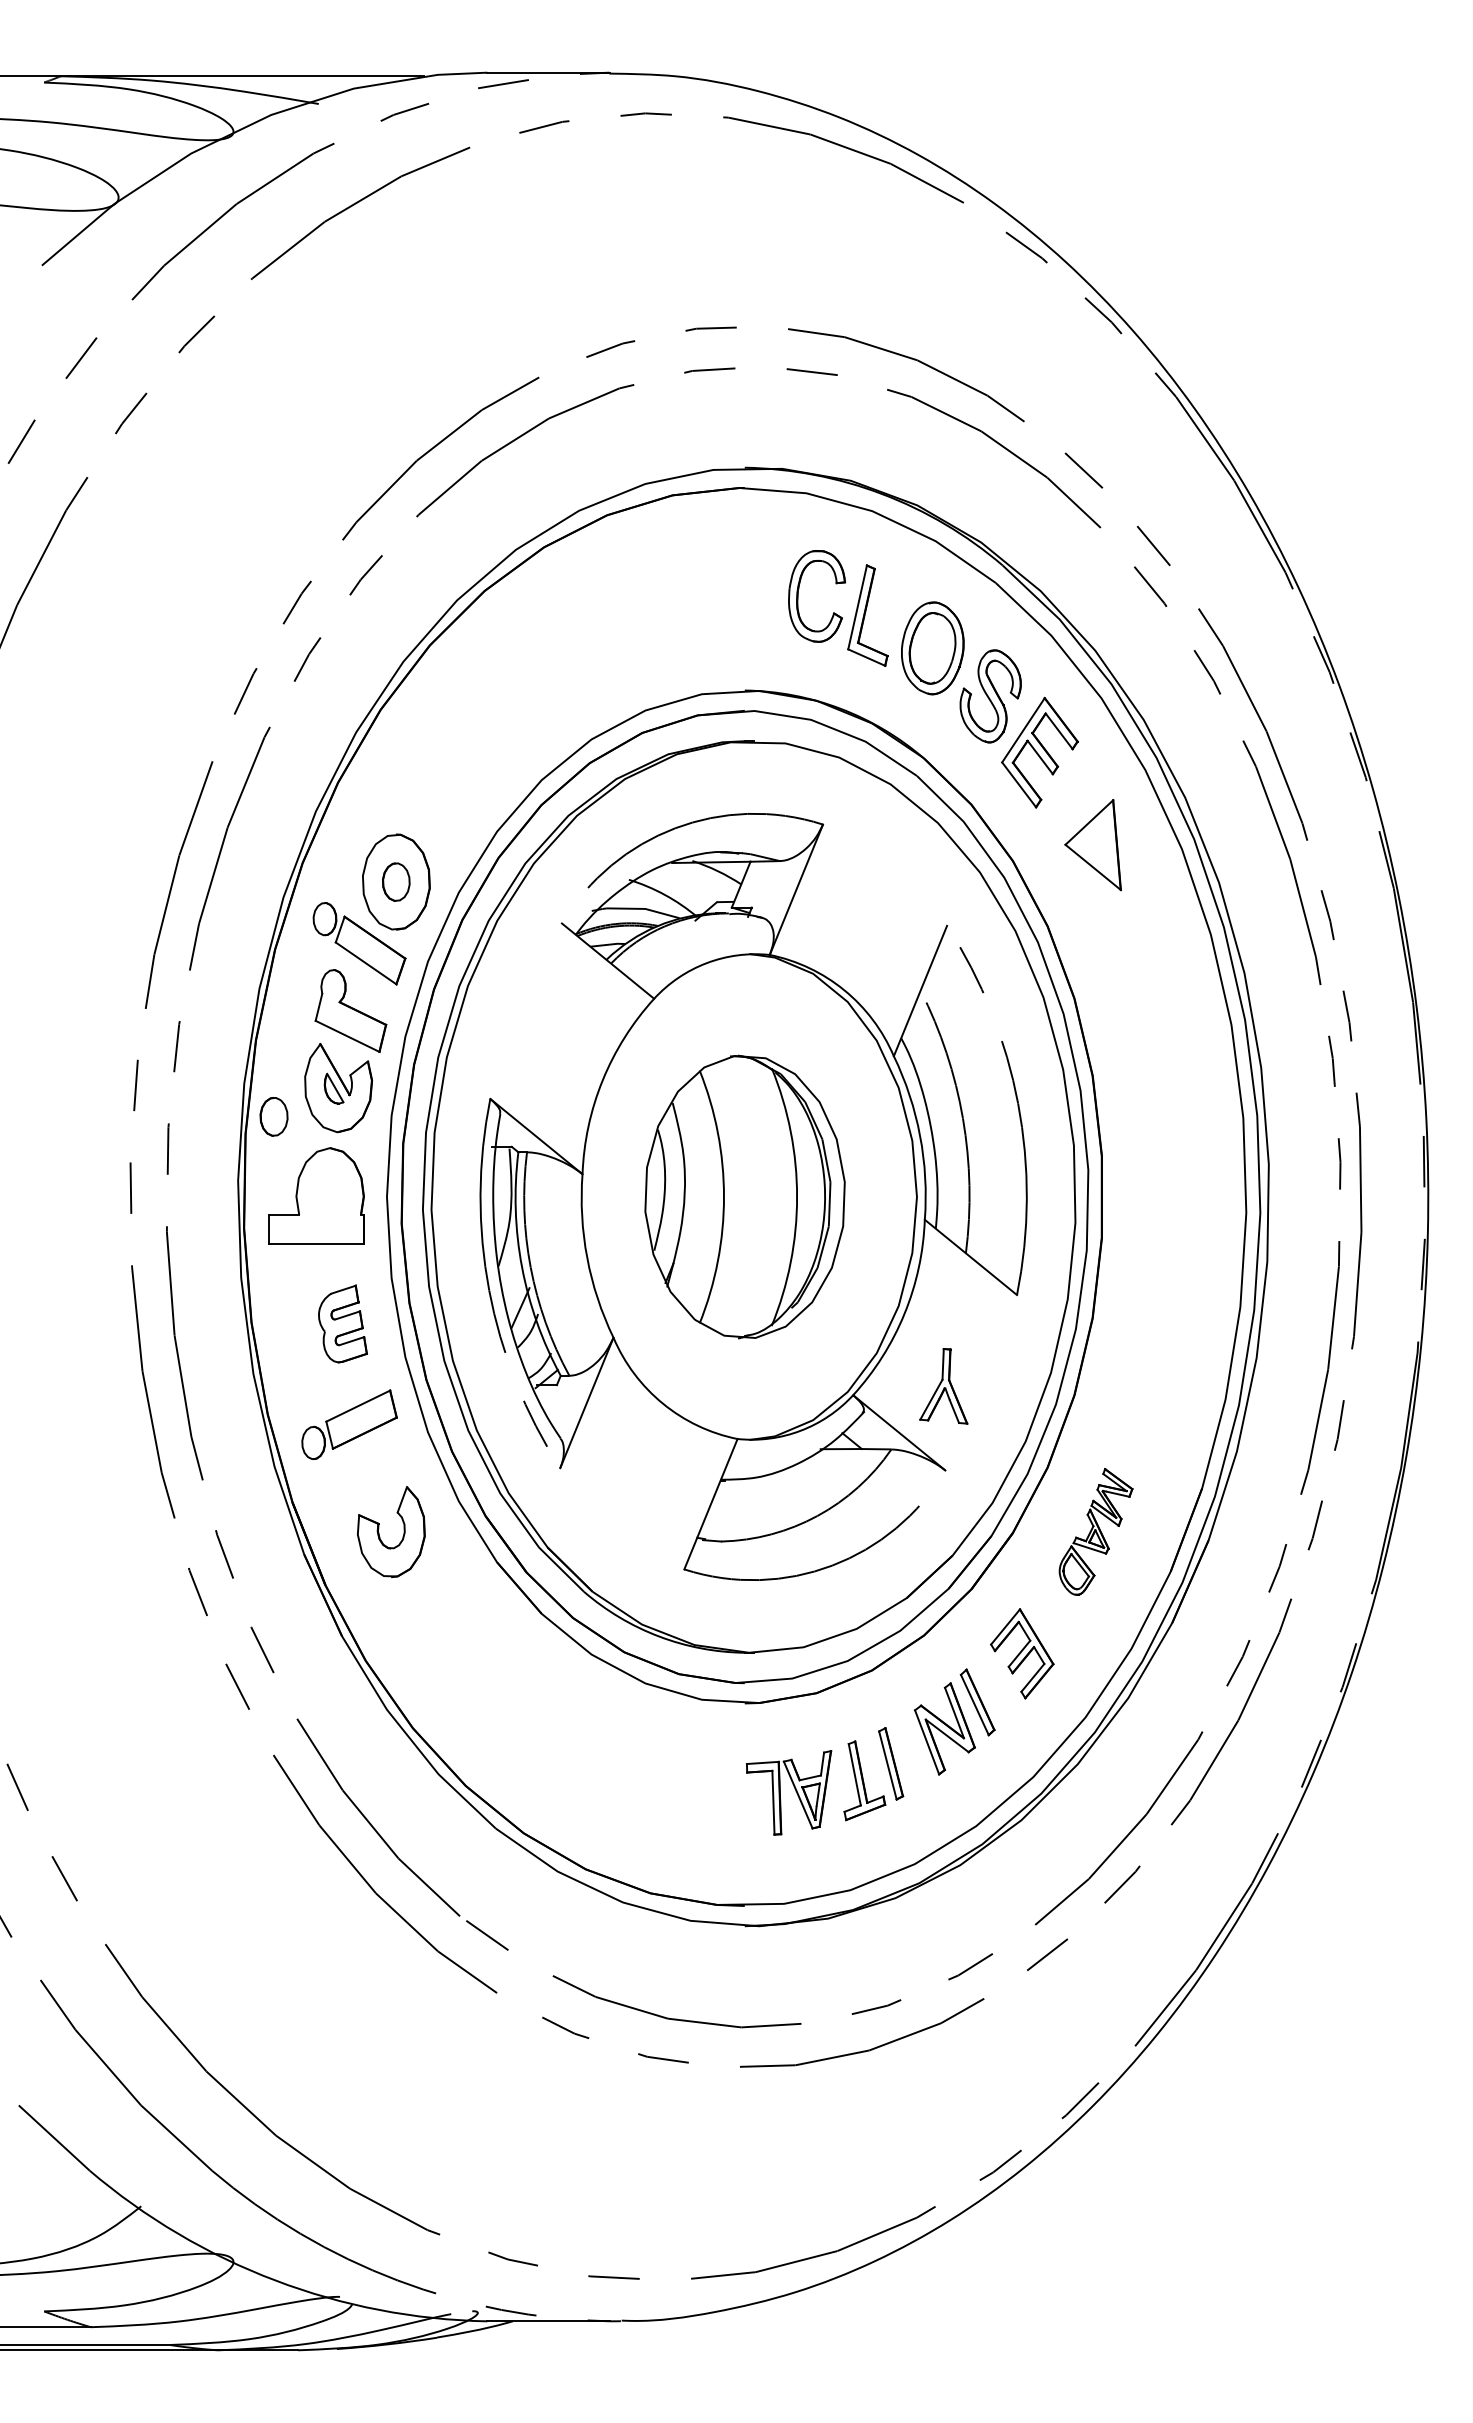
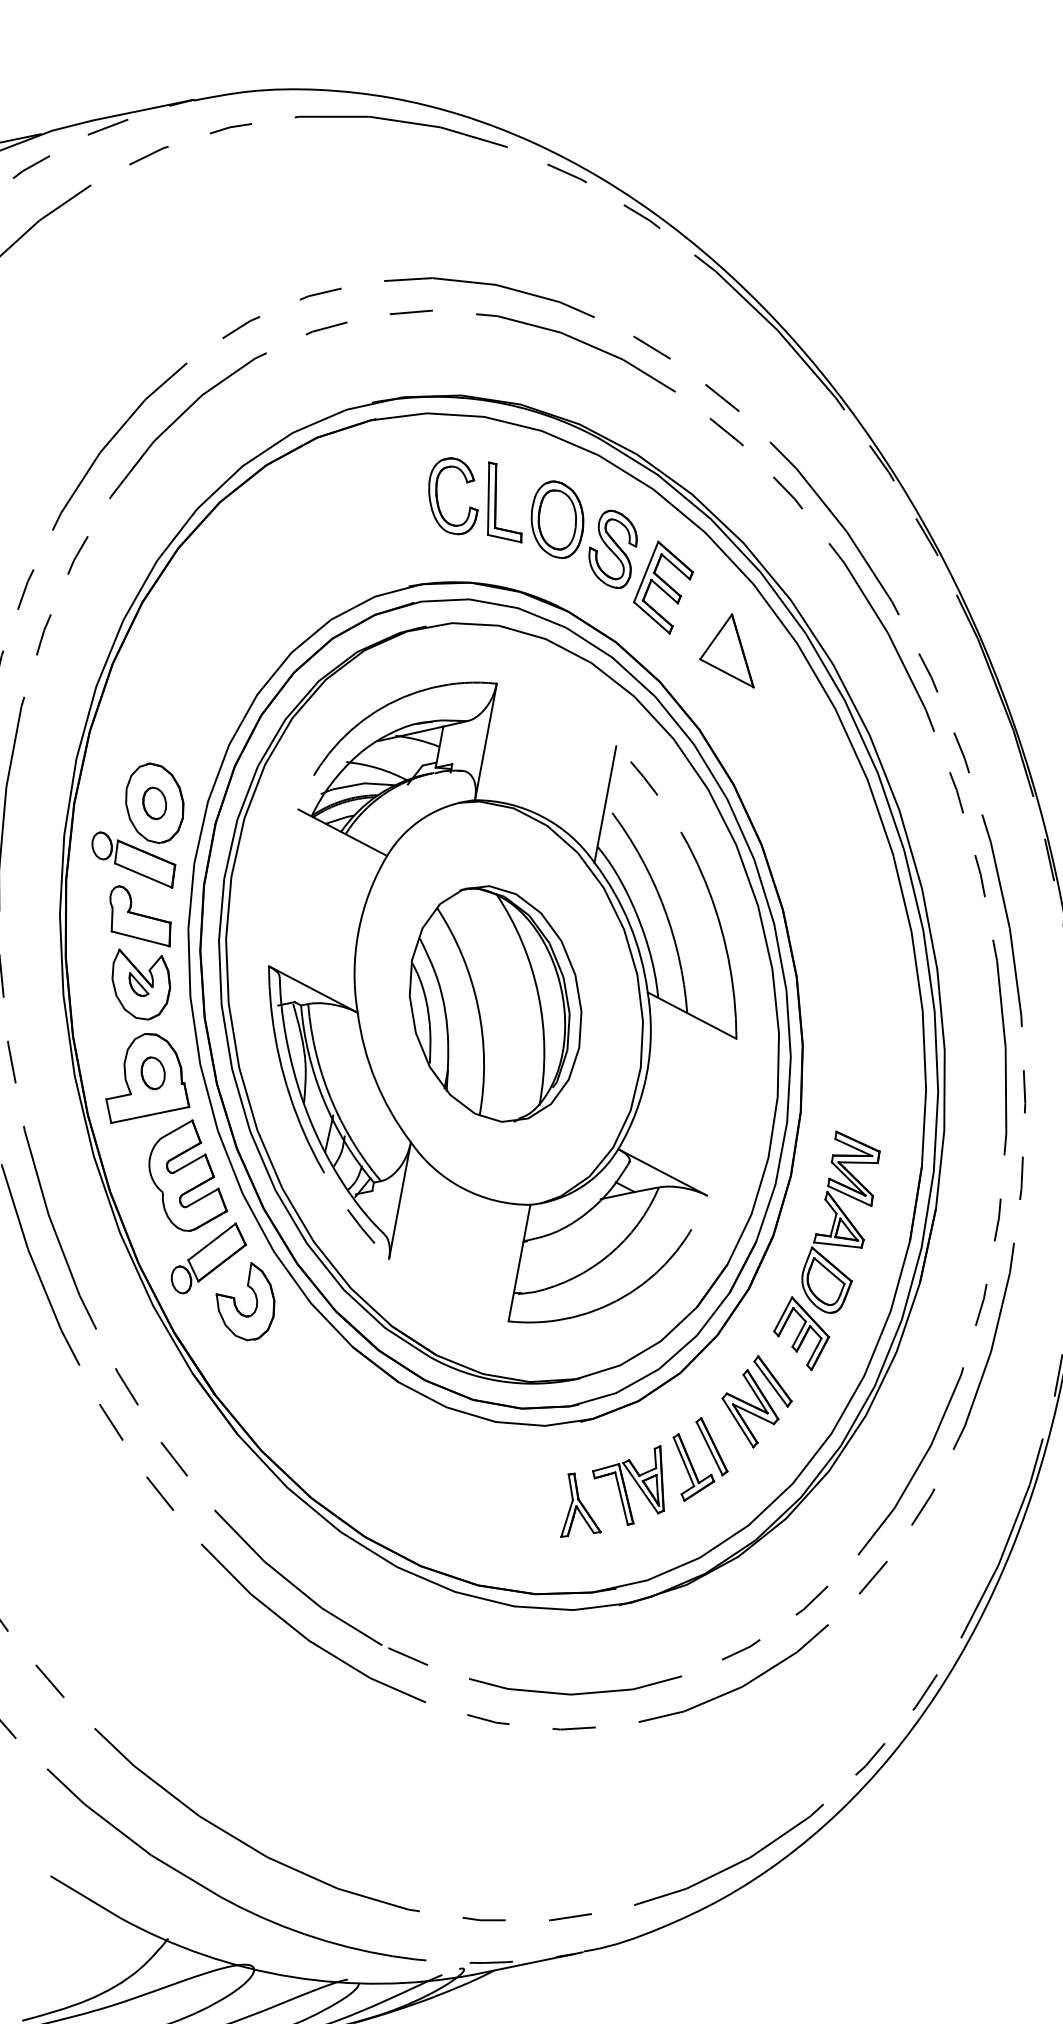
part: (273, 1116) -> (152, 1073), moved
part: (342, 1323) -> (185, 1176), size x1.67
part: (943, 1386) -> (574, 1505), moved
part: (1095, 1531) -> (841, 1220), size x1.67
part: (402, 1536) -> (256, 1304), moved

